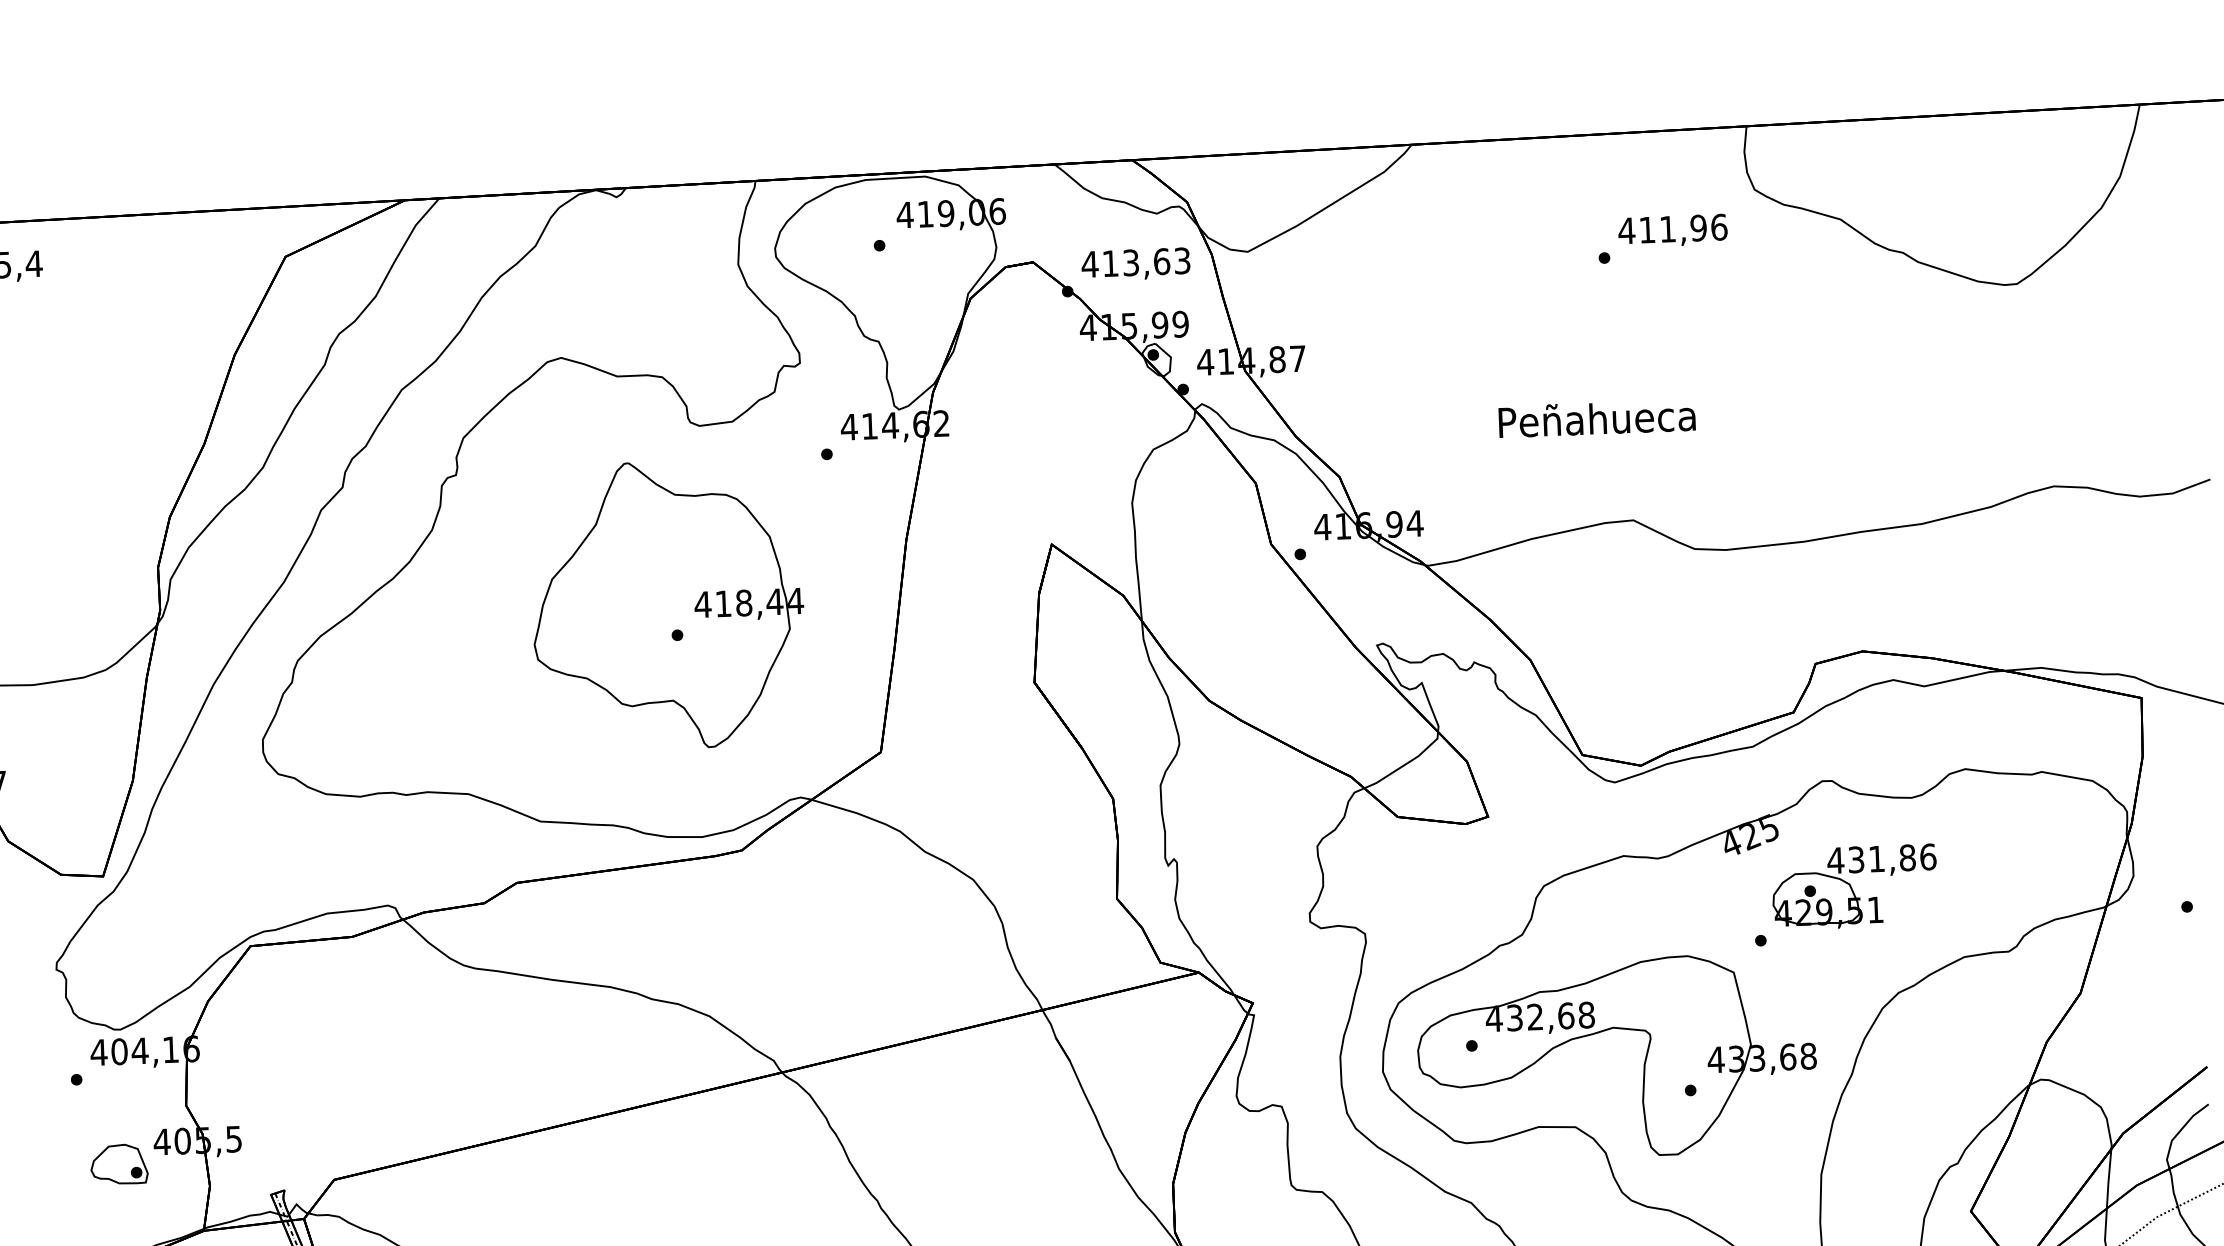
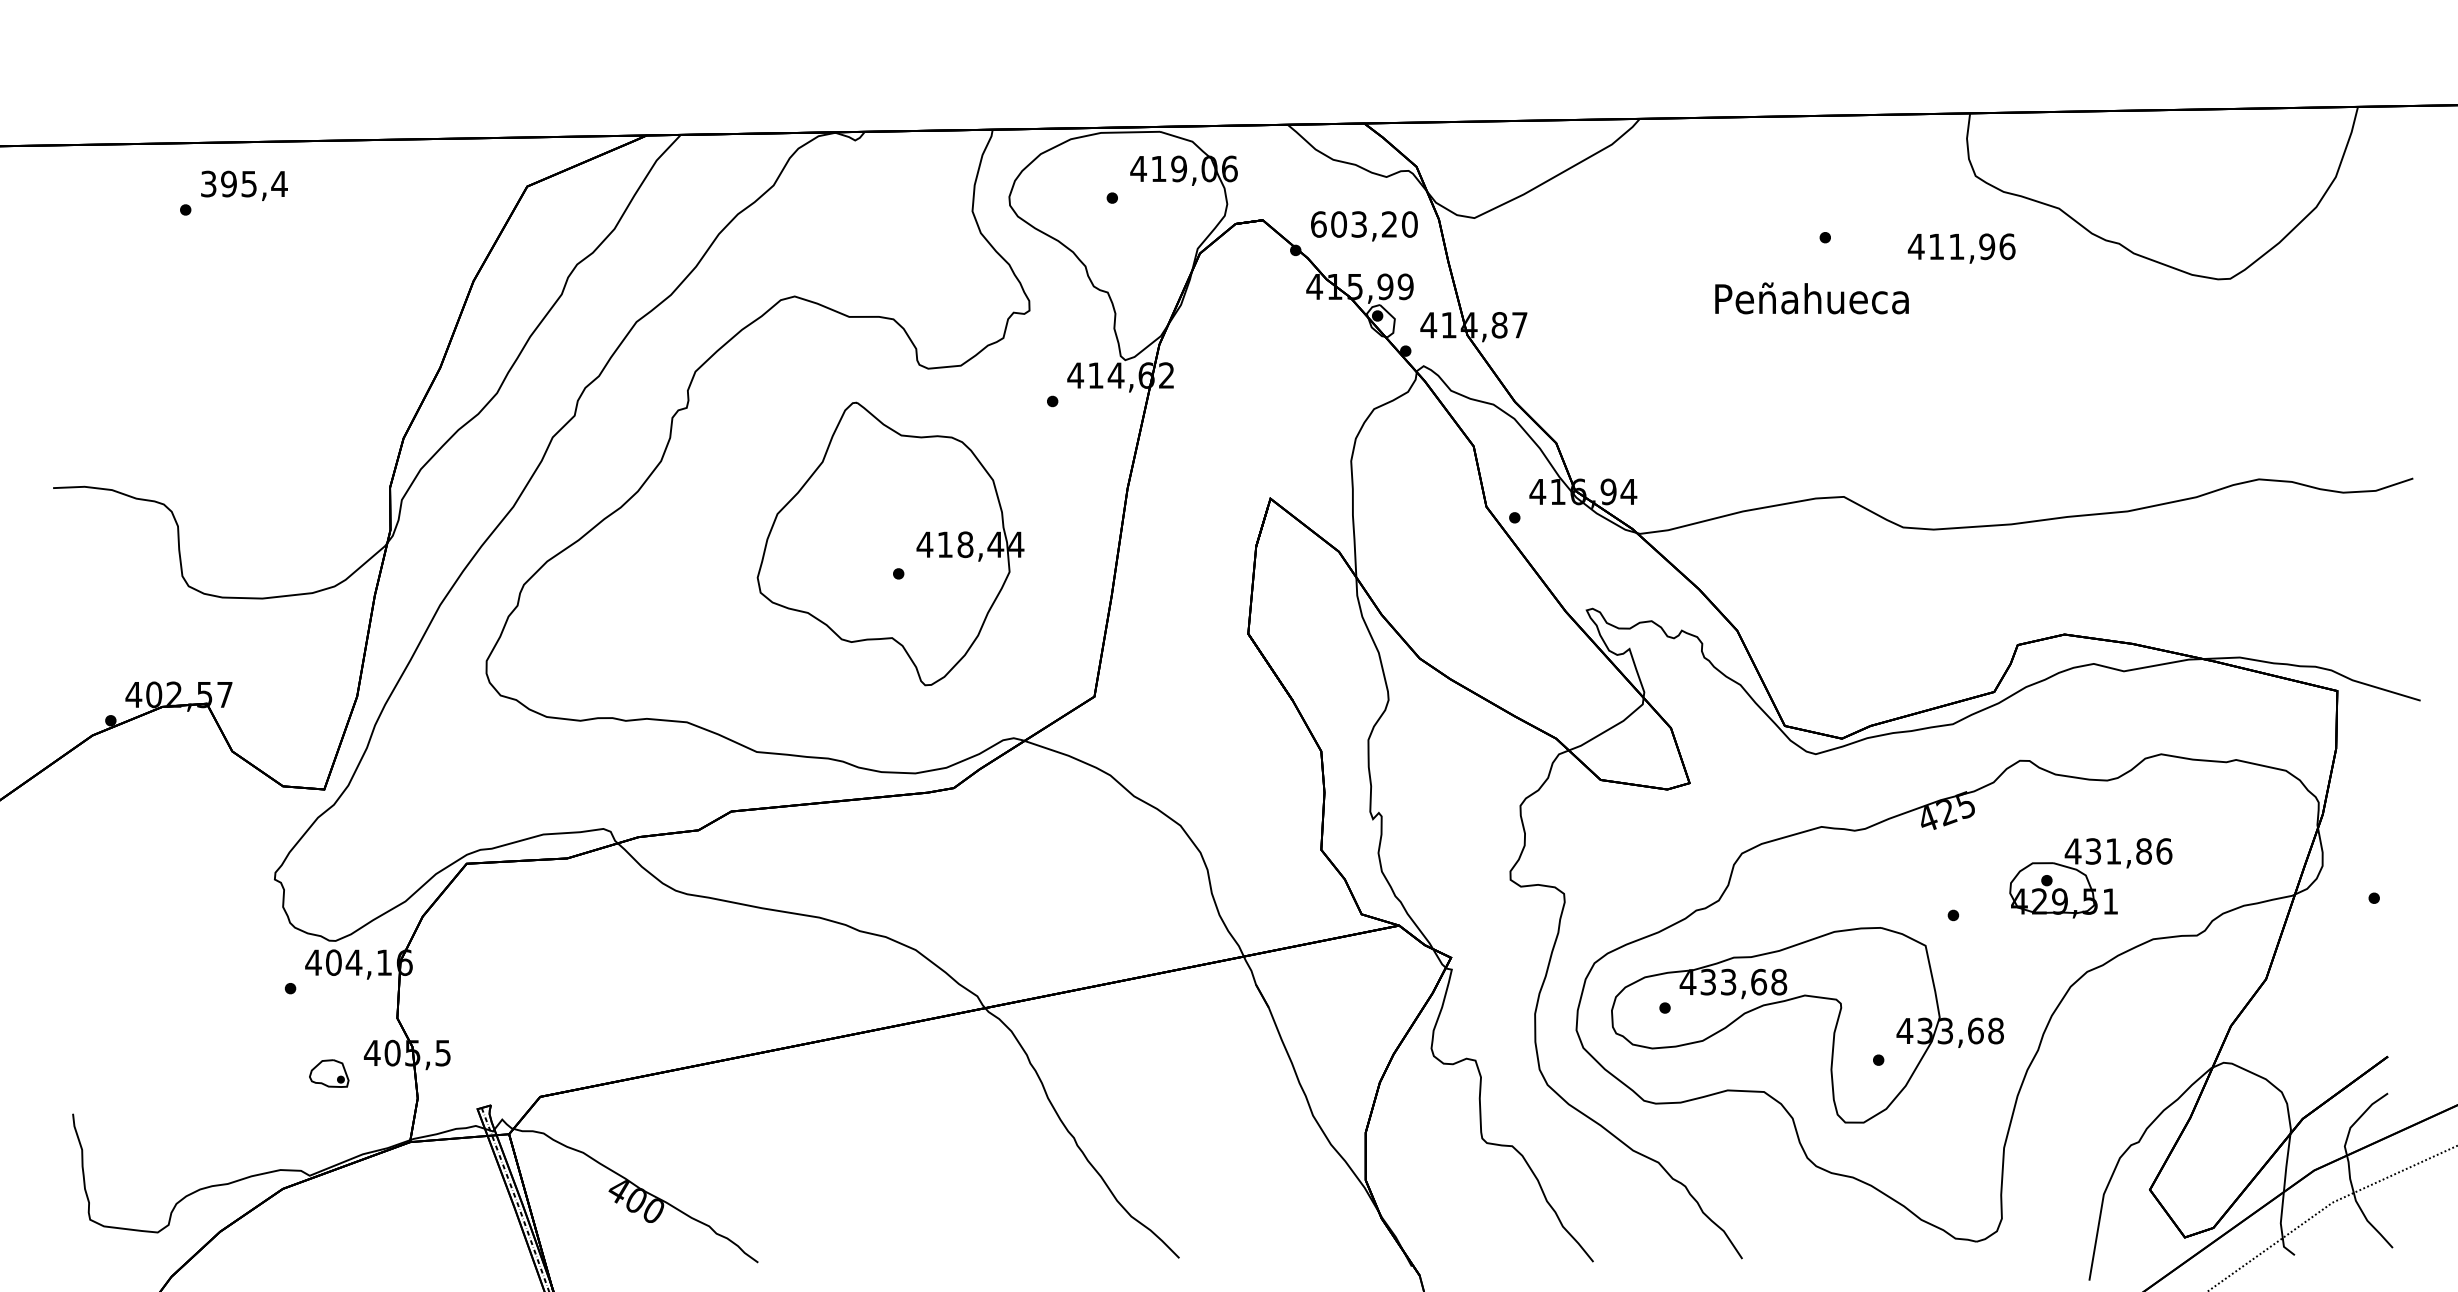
text: (1672, 230) -> (1961, 248), moved
text: (1135, 262) -> (1363, 224), 413,63 -> 603,20
text: (1596, 418) -> (1811, 298), moved
part: (1854, 887) -> (2090, 878), moved
text: (1535, 1017) -> (1728, 982), 432,68 -> 433,68
part: (118, 1164) -> (328, 1073), size x0.7

